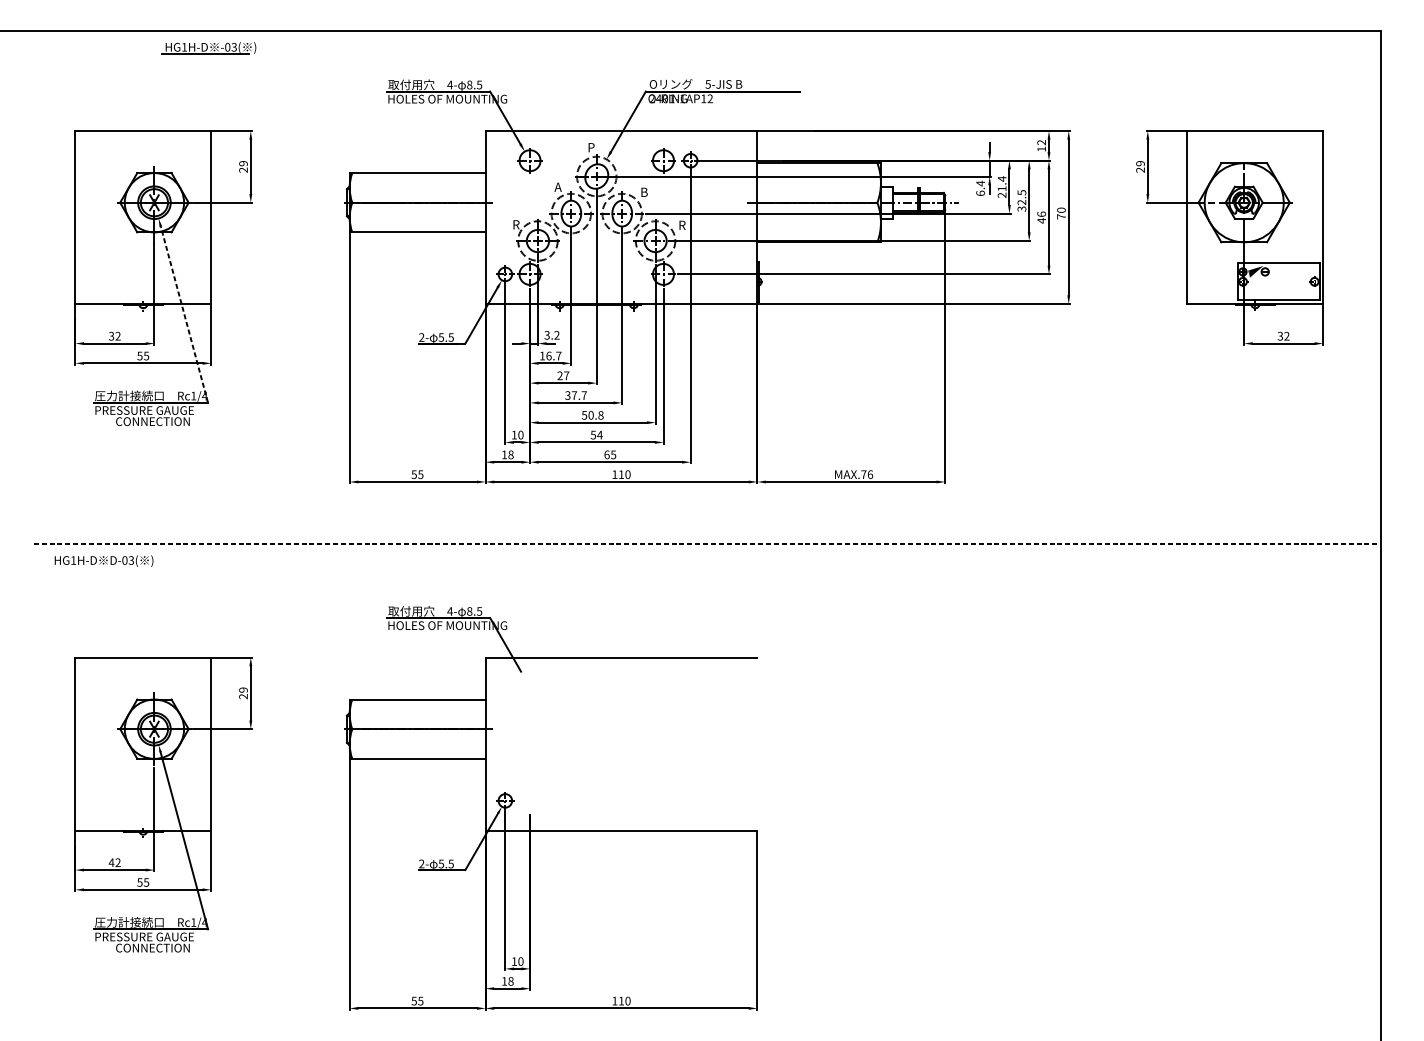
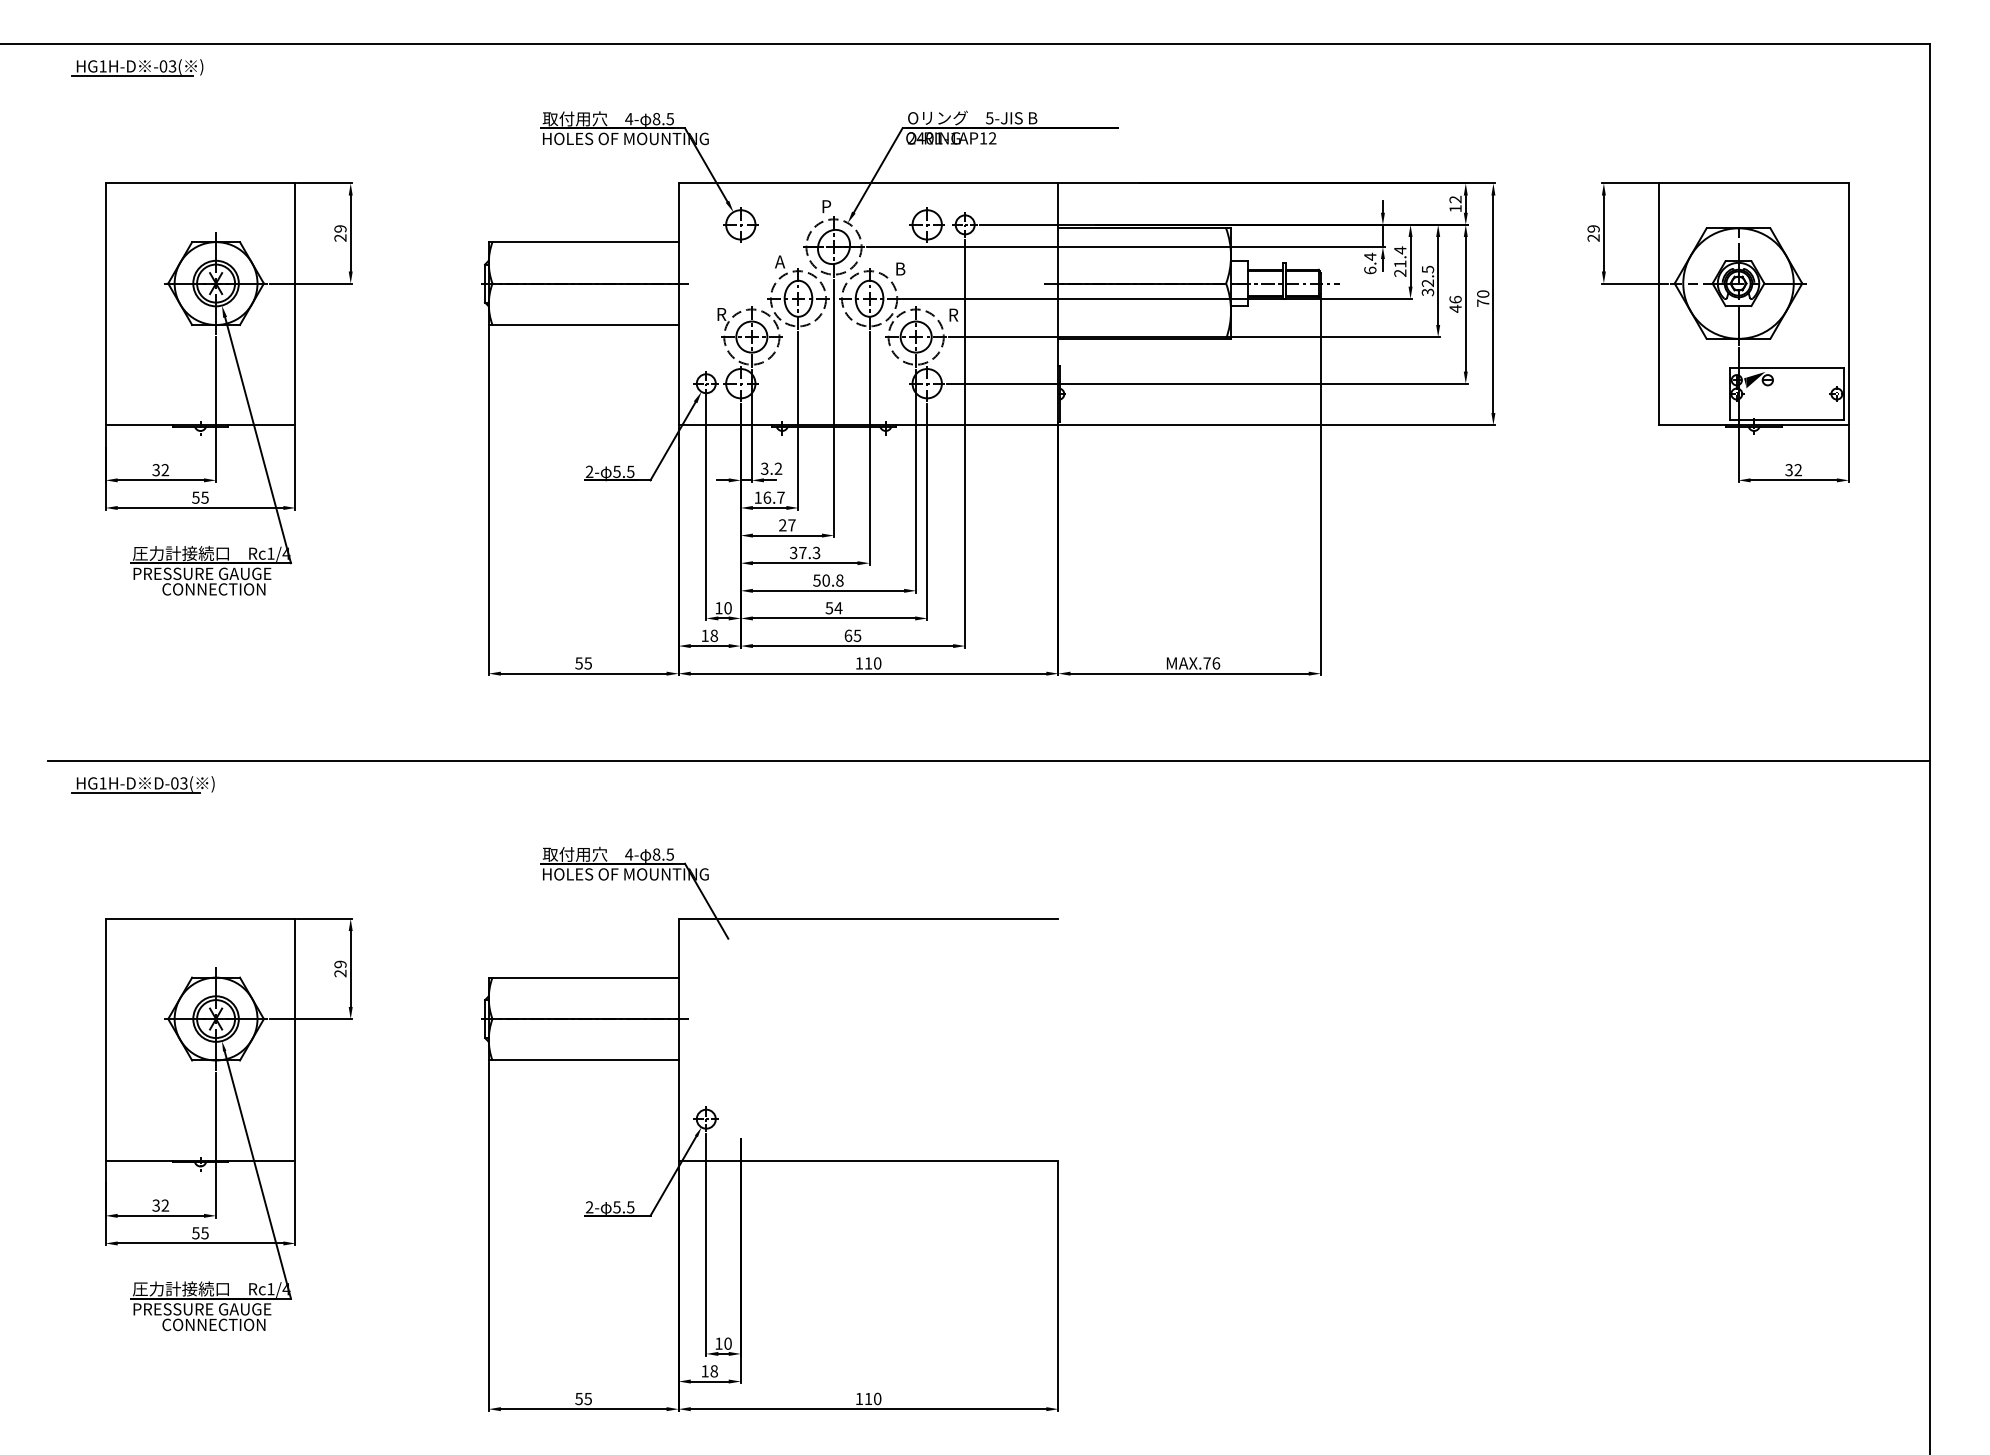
part: (209, 48) -> (137, 67), moved
line: (184, 314) -> (257, 439), dashed -> solid
text: (584, 395) -> (816, 552), 37.7 -> 37.3
line: (708, 544) -> (989, 760), dashed -> solid
line: (96, 567) -> (135, 792), added
text: (111, 862) -> (156, 1205), 42 -> 32

